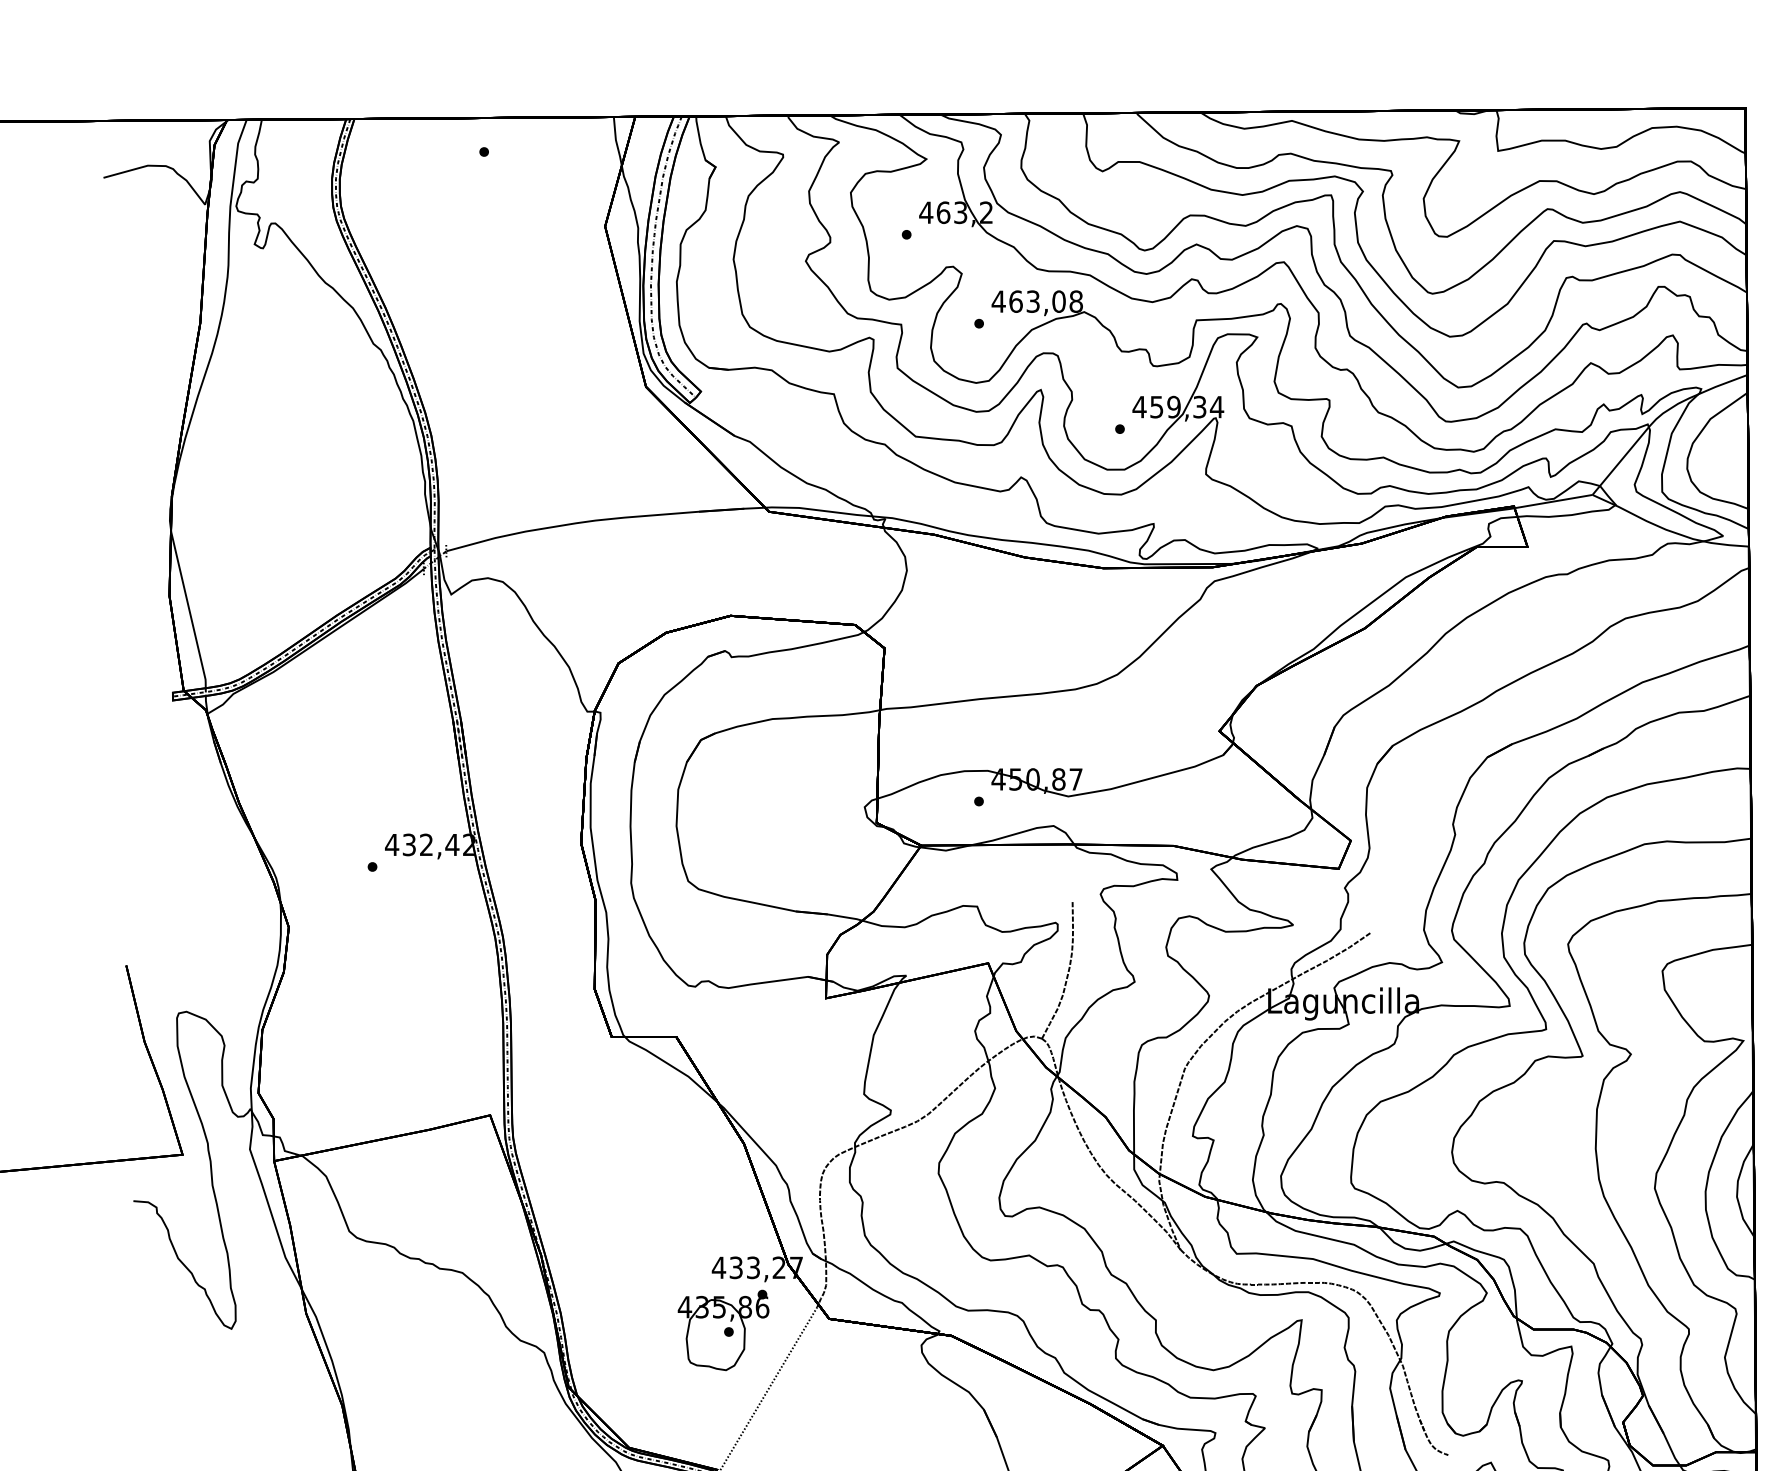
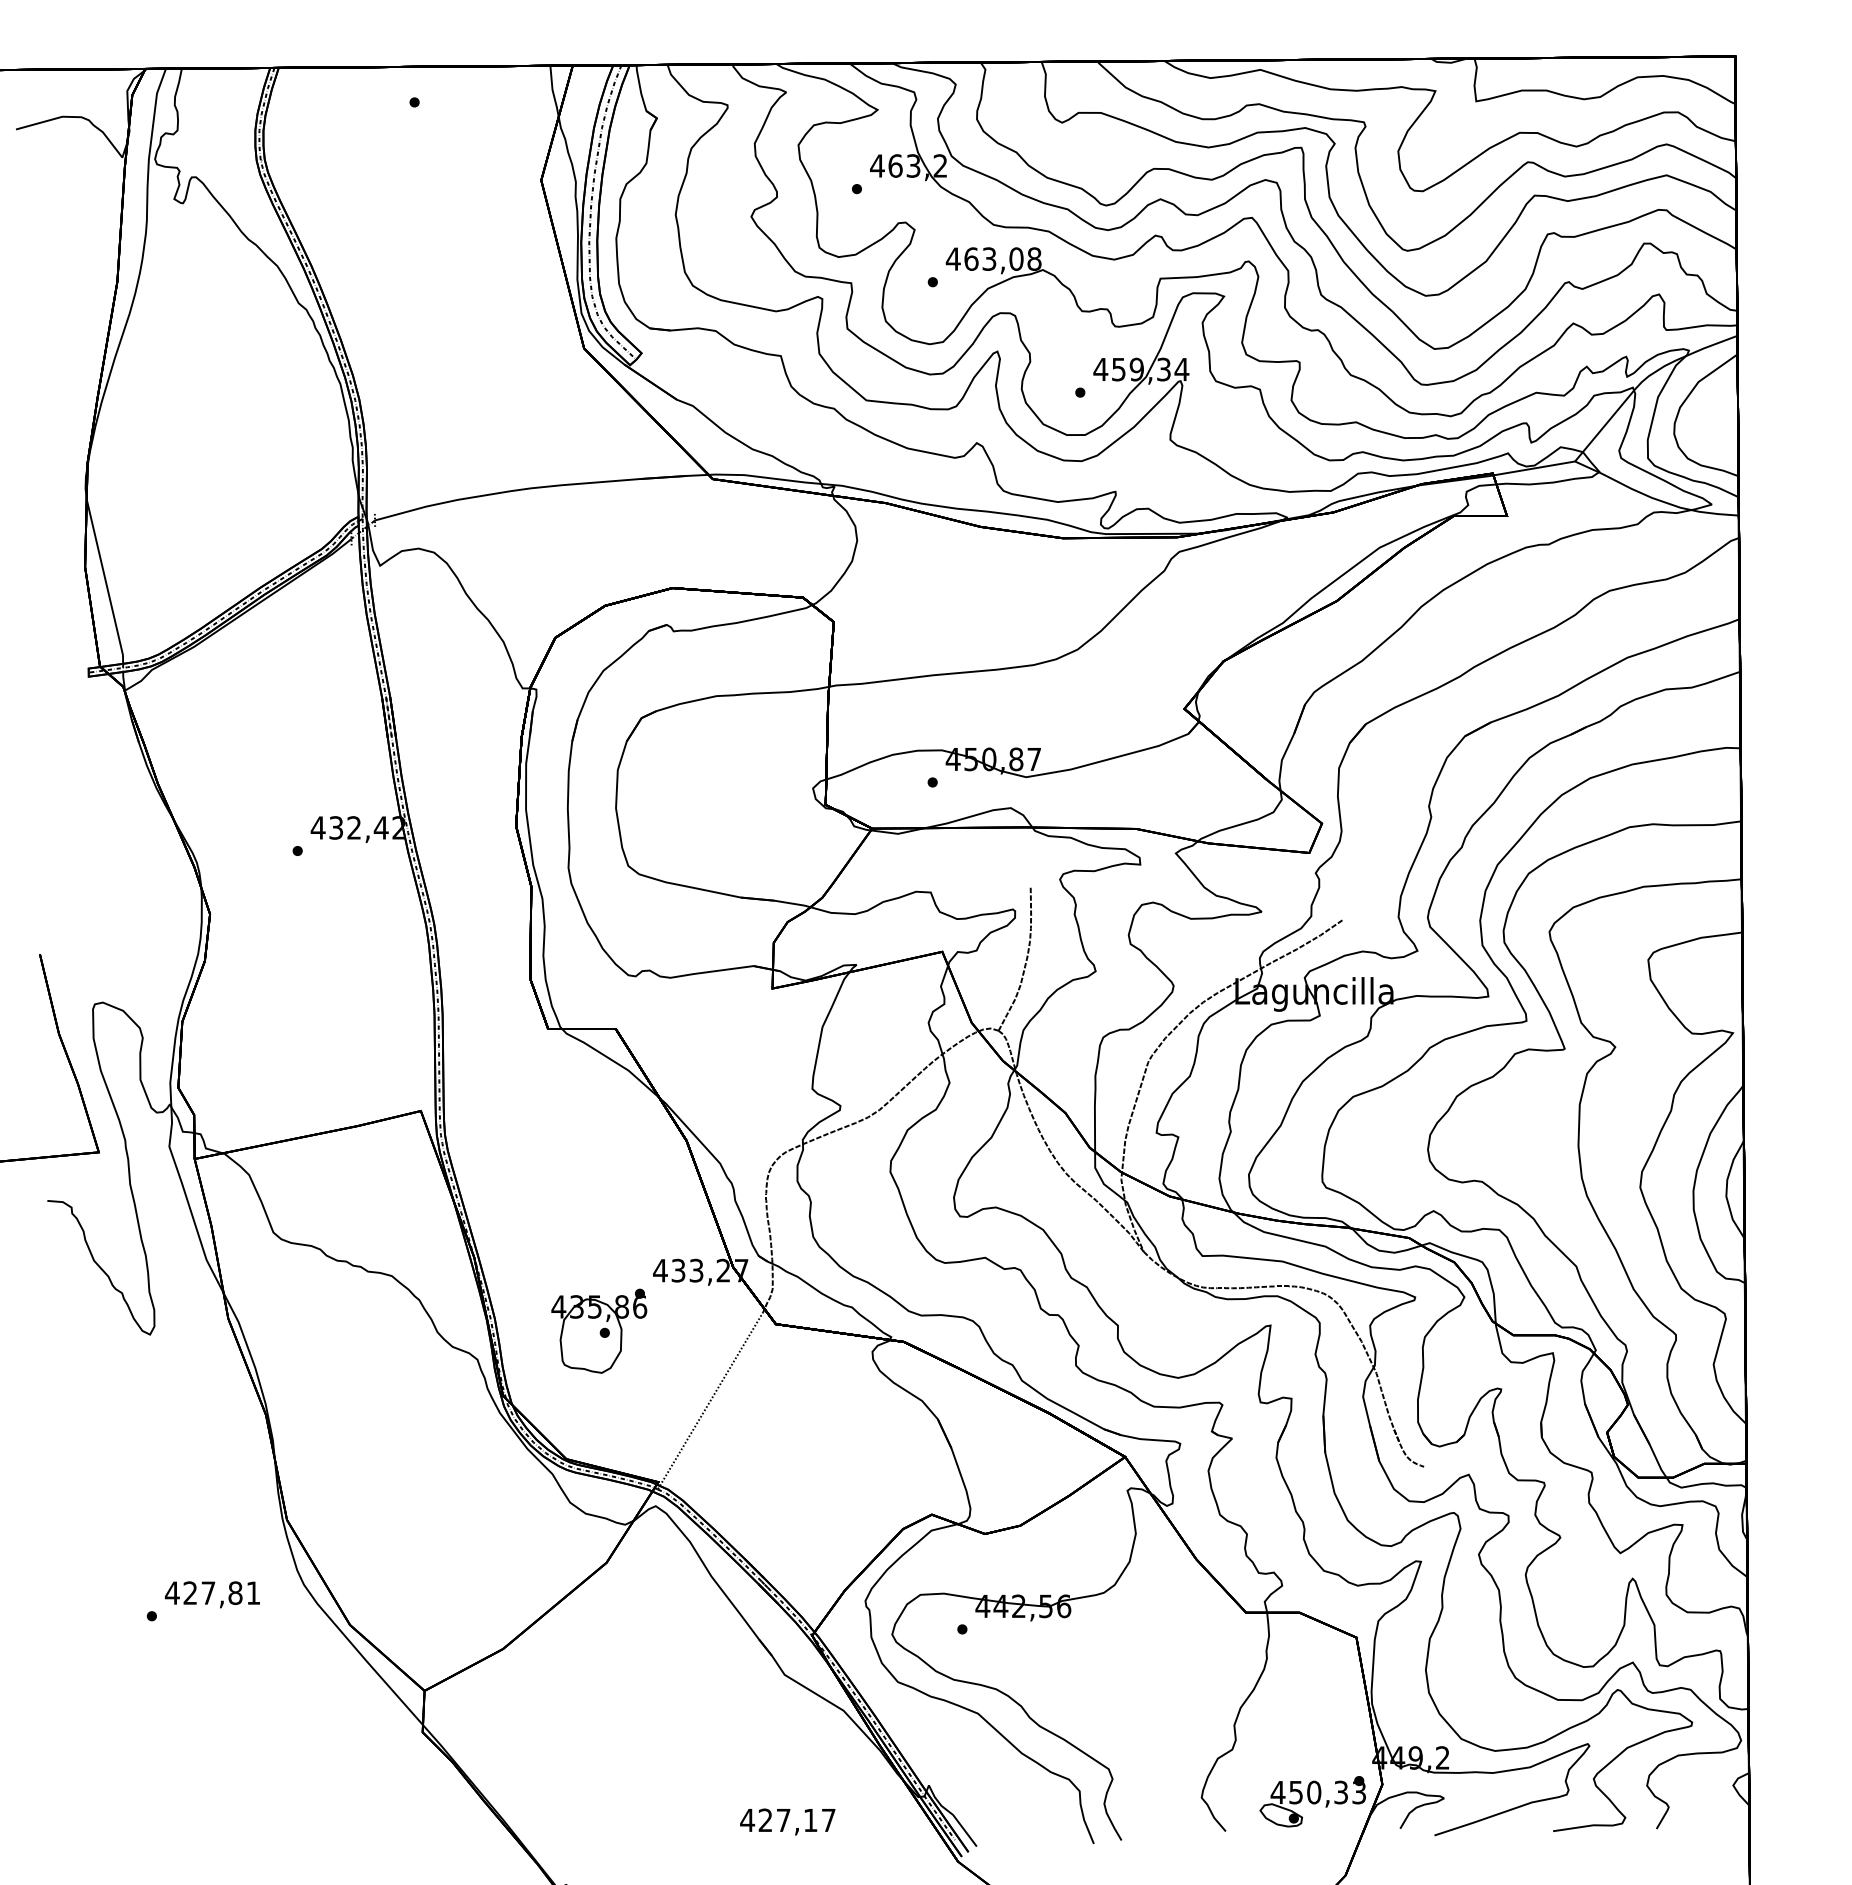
part: (723, 1329) -> (599, 1330), moved

